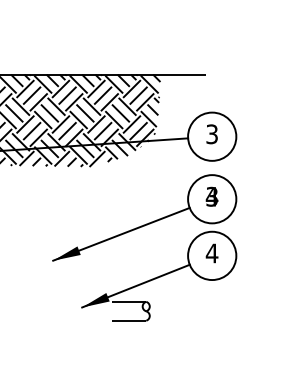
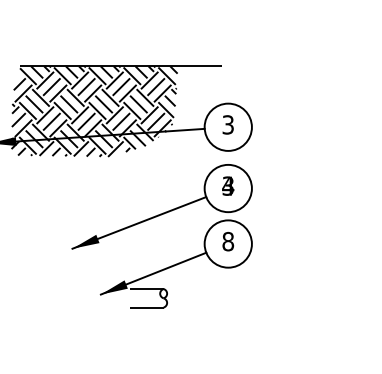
text: (212, 253) -> (228, 241), 4 -> 8

